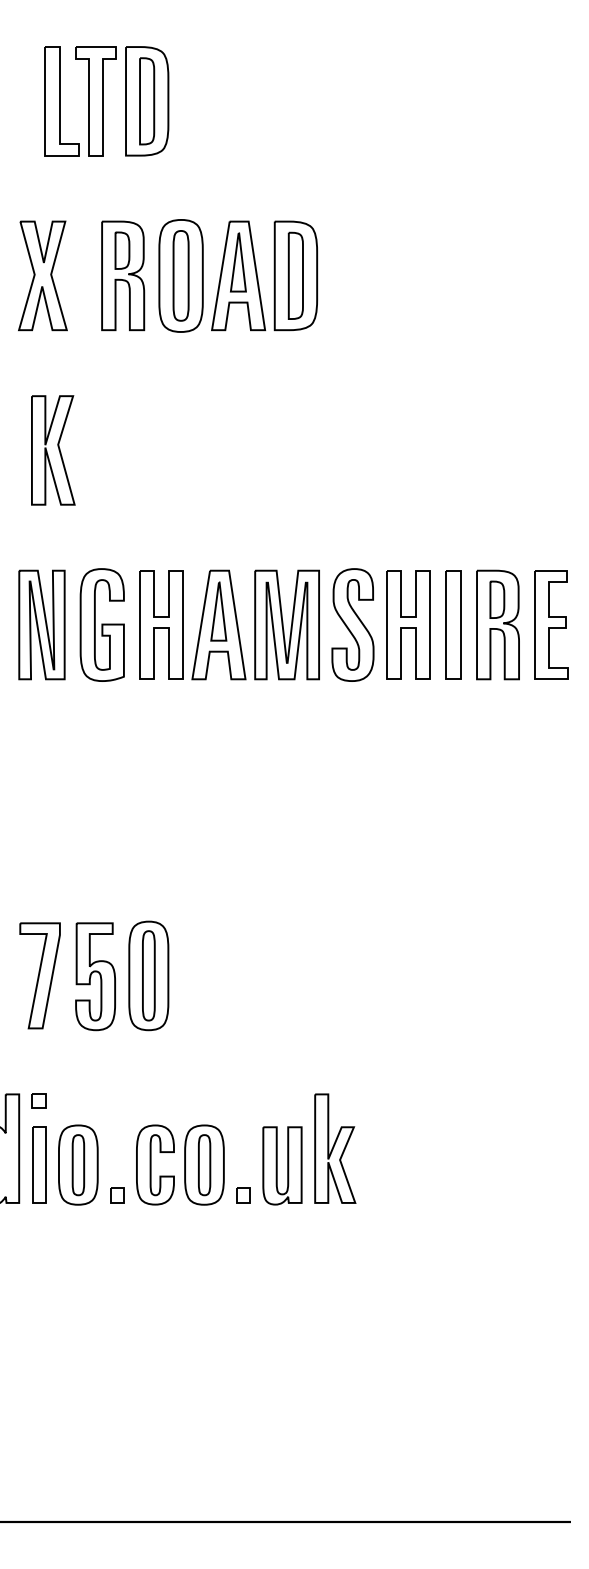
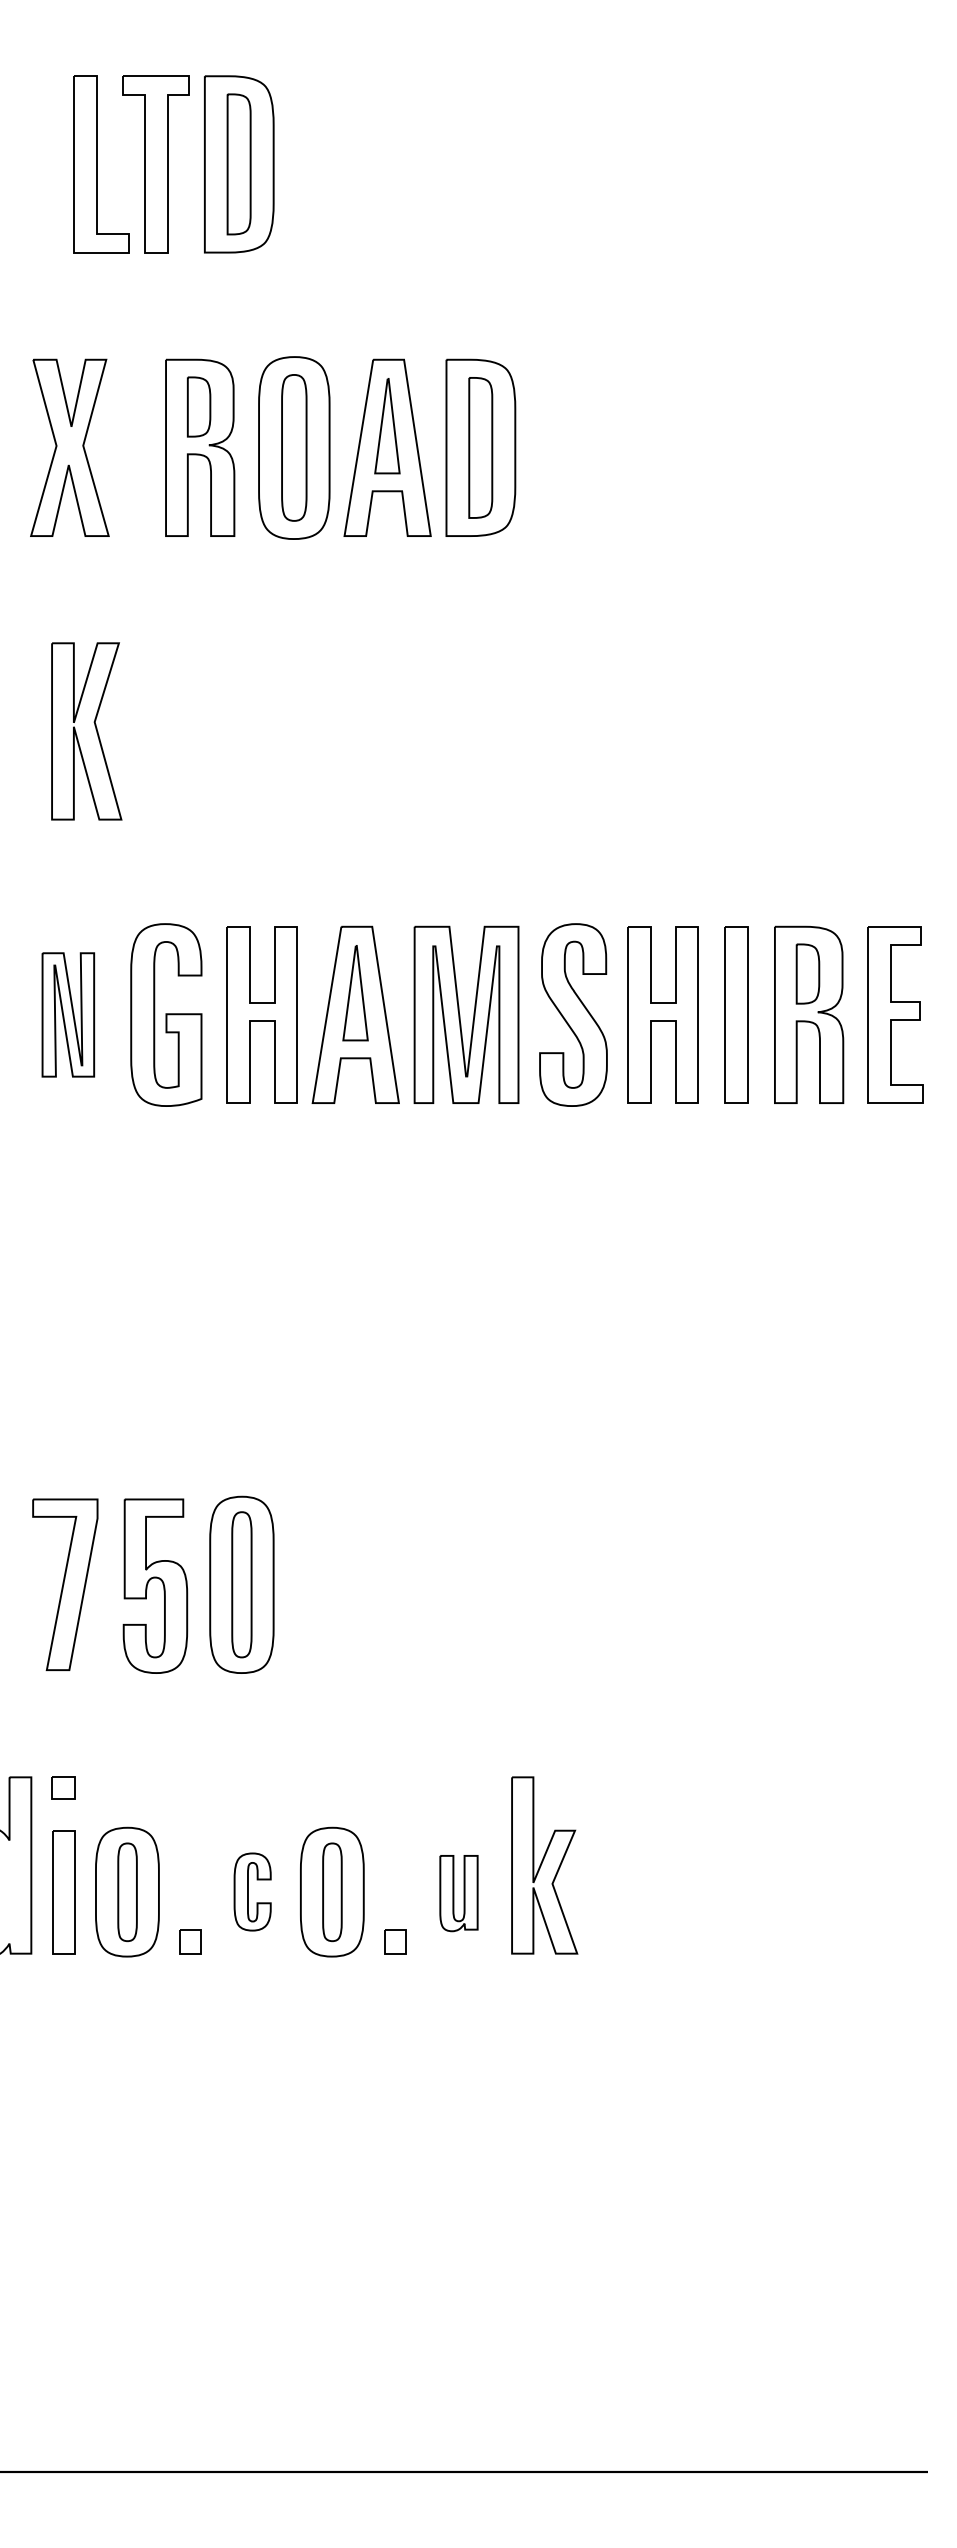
part: (41, 624) -> (67, 1014), size x0.7
part: (155, 1164) -> (252, 1891), size x0.6
part: (282, 1165) -> (459, 1892), size x0.6

